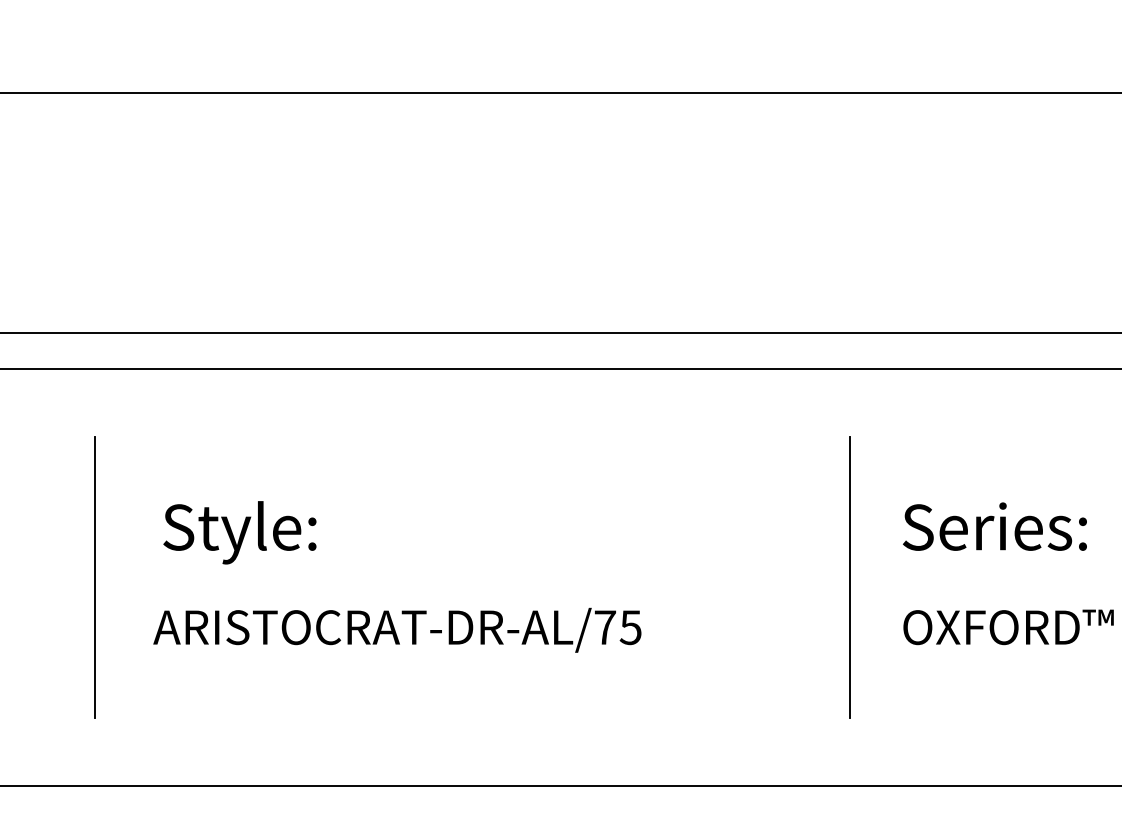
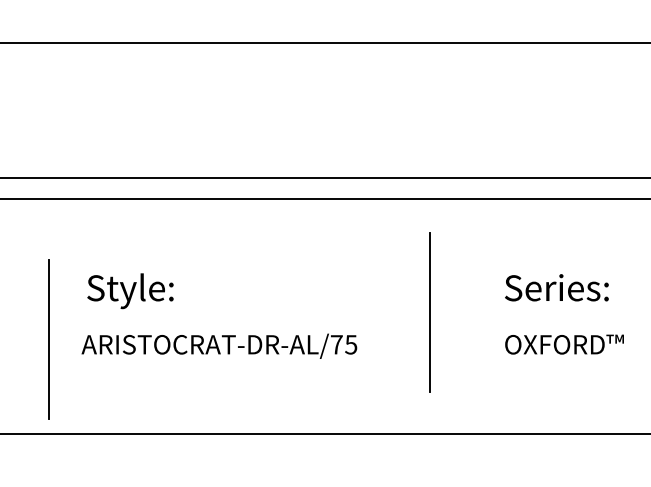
line: (94, 577) -> (48, 339), moved
line: (849, 577) -> (429, 312), moved

